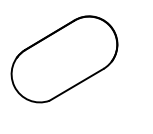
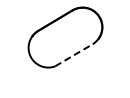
line: (75, 85) -> (73, 55), solid -> dashed

